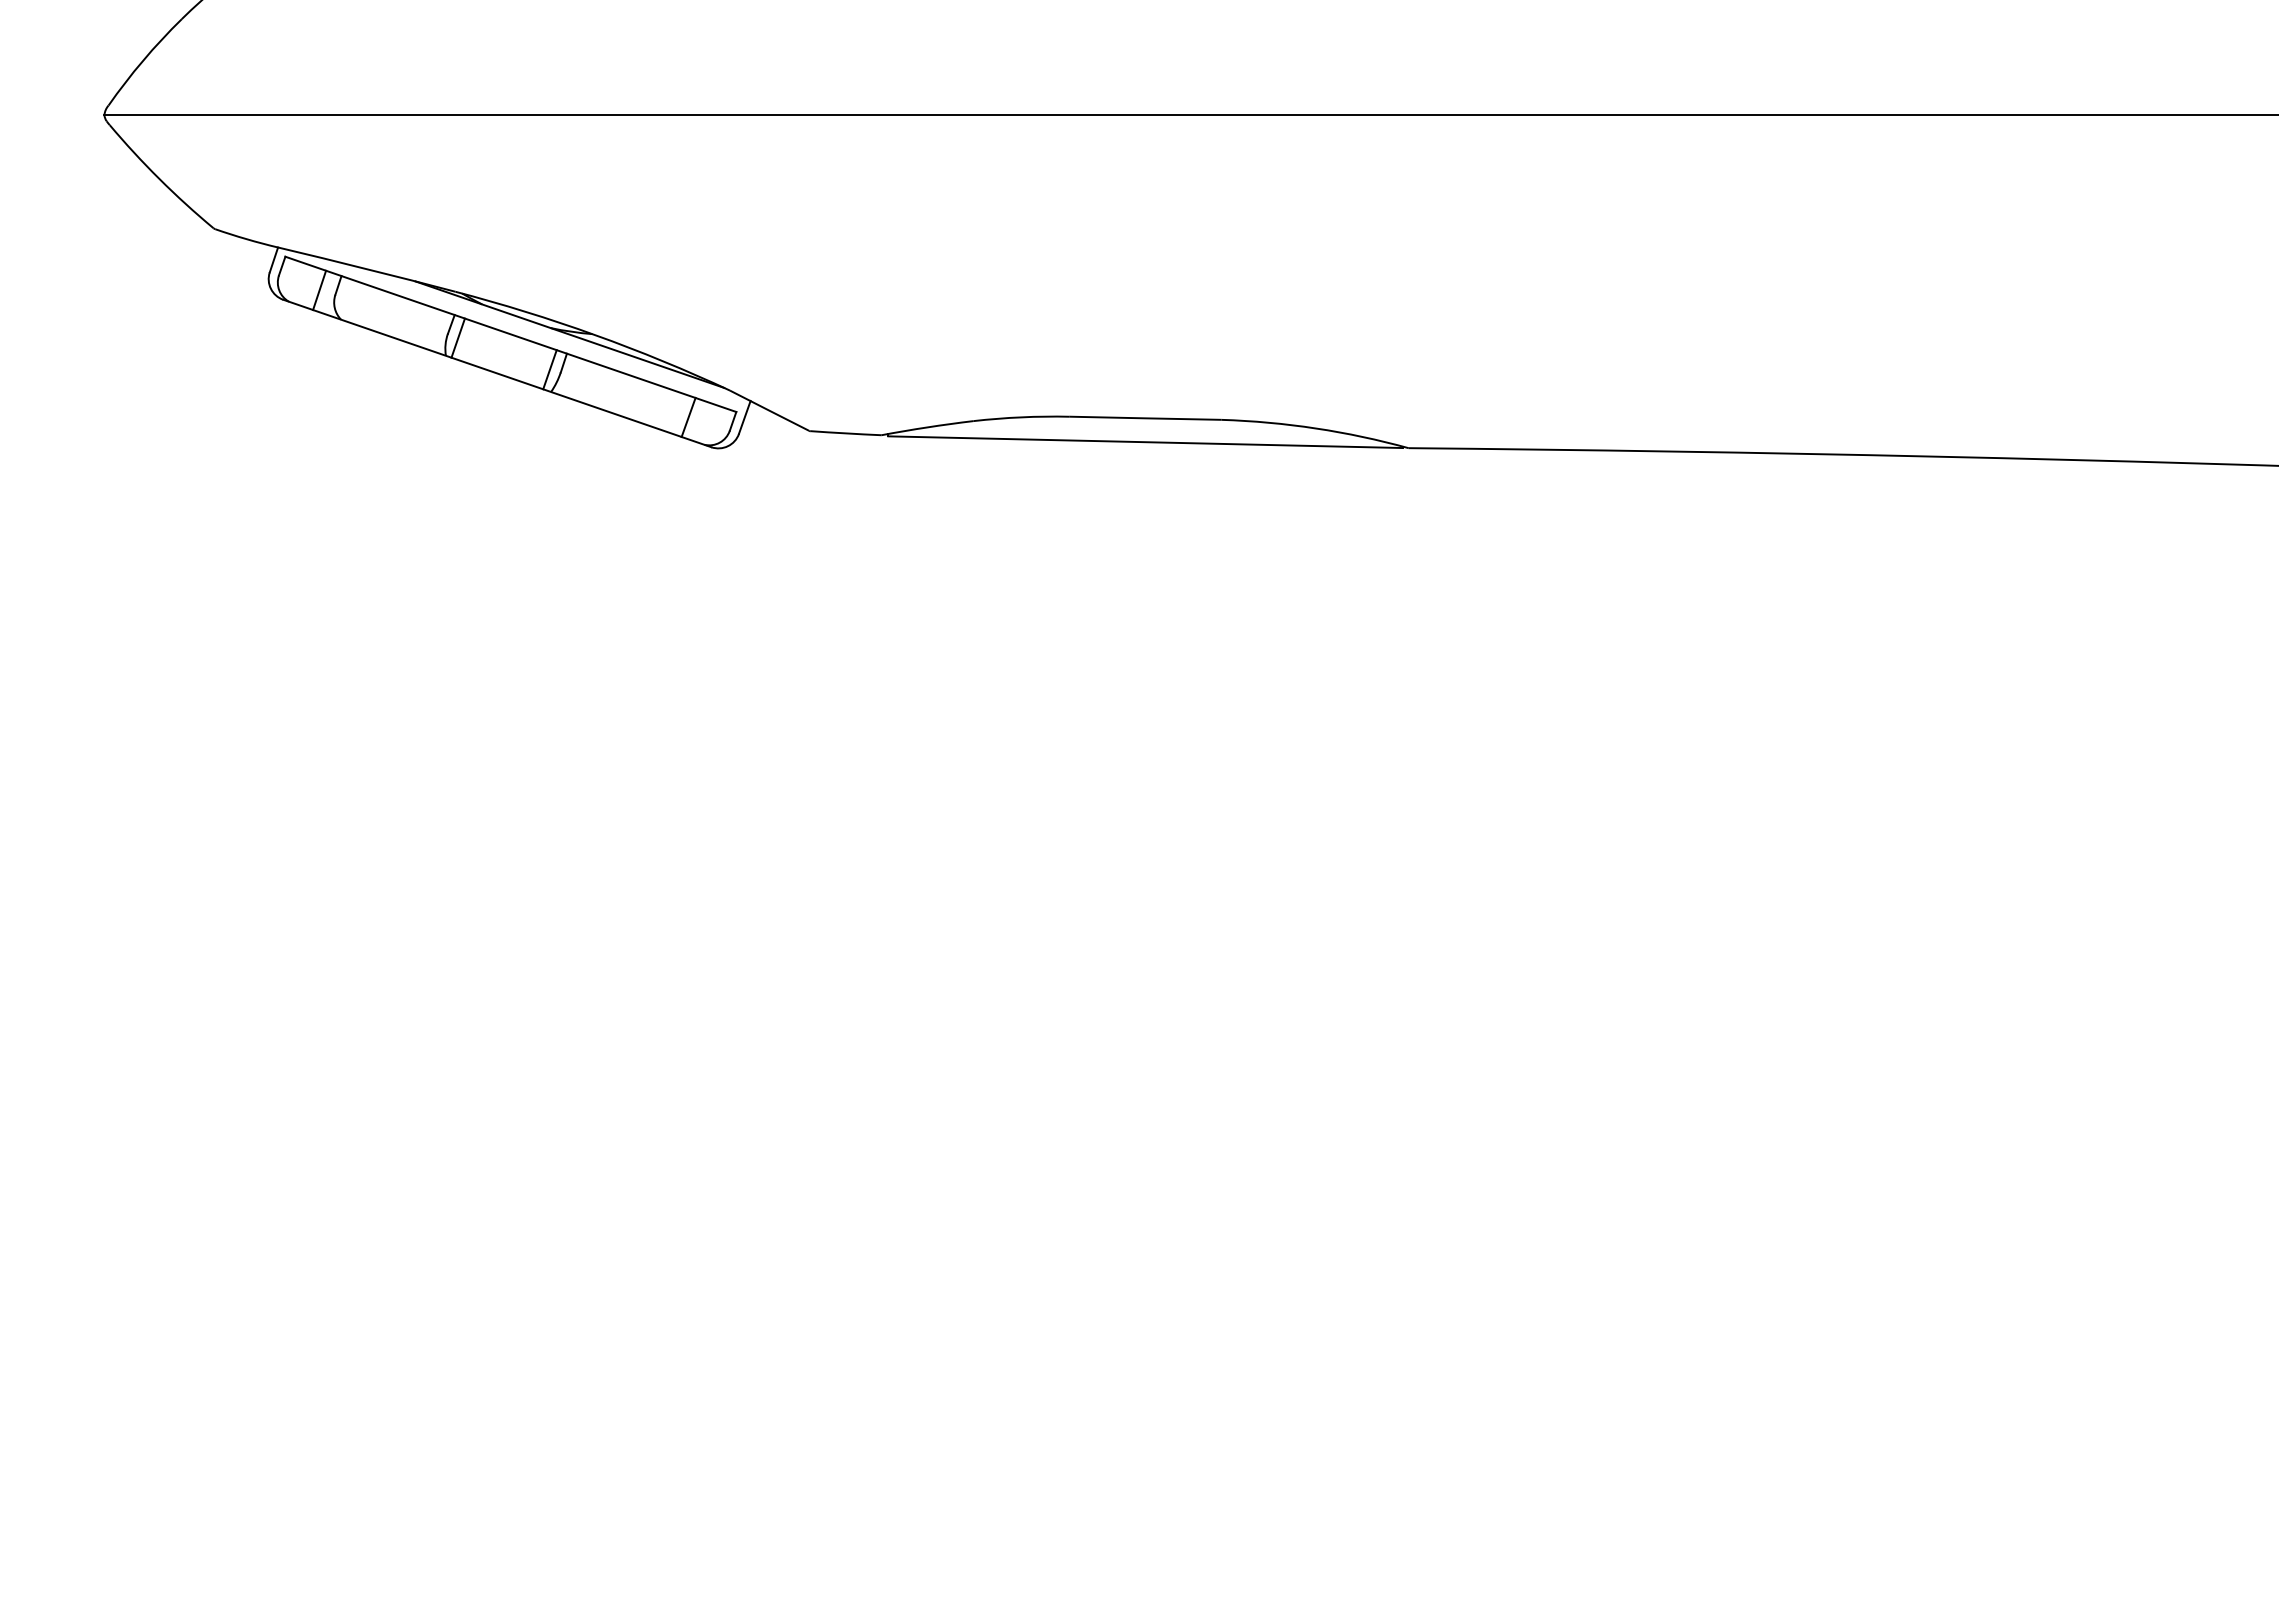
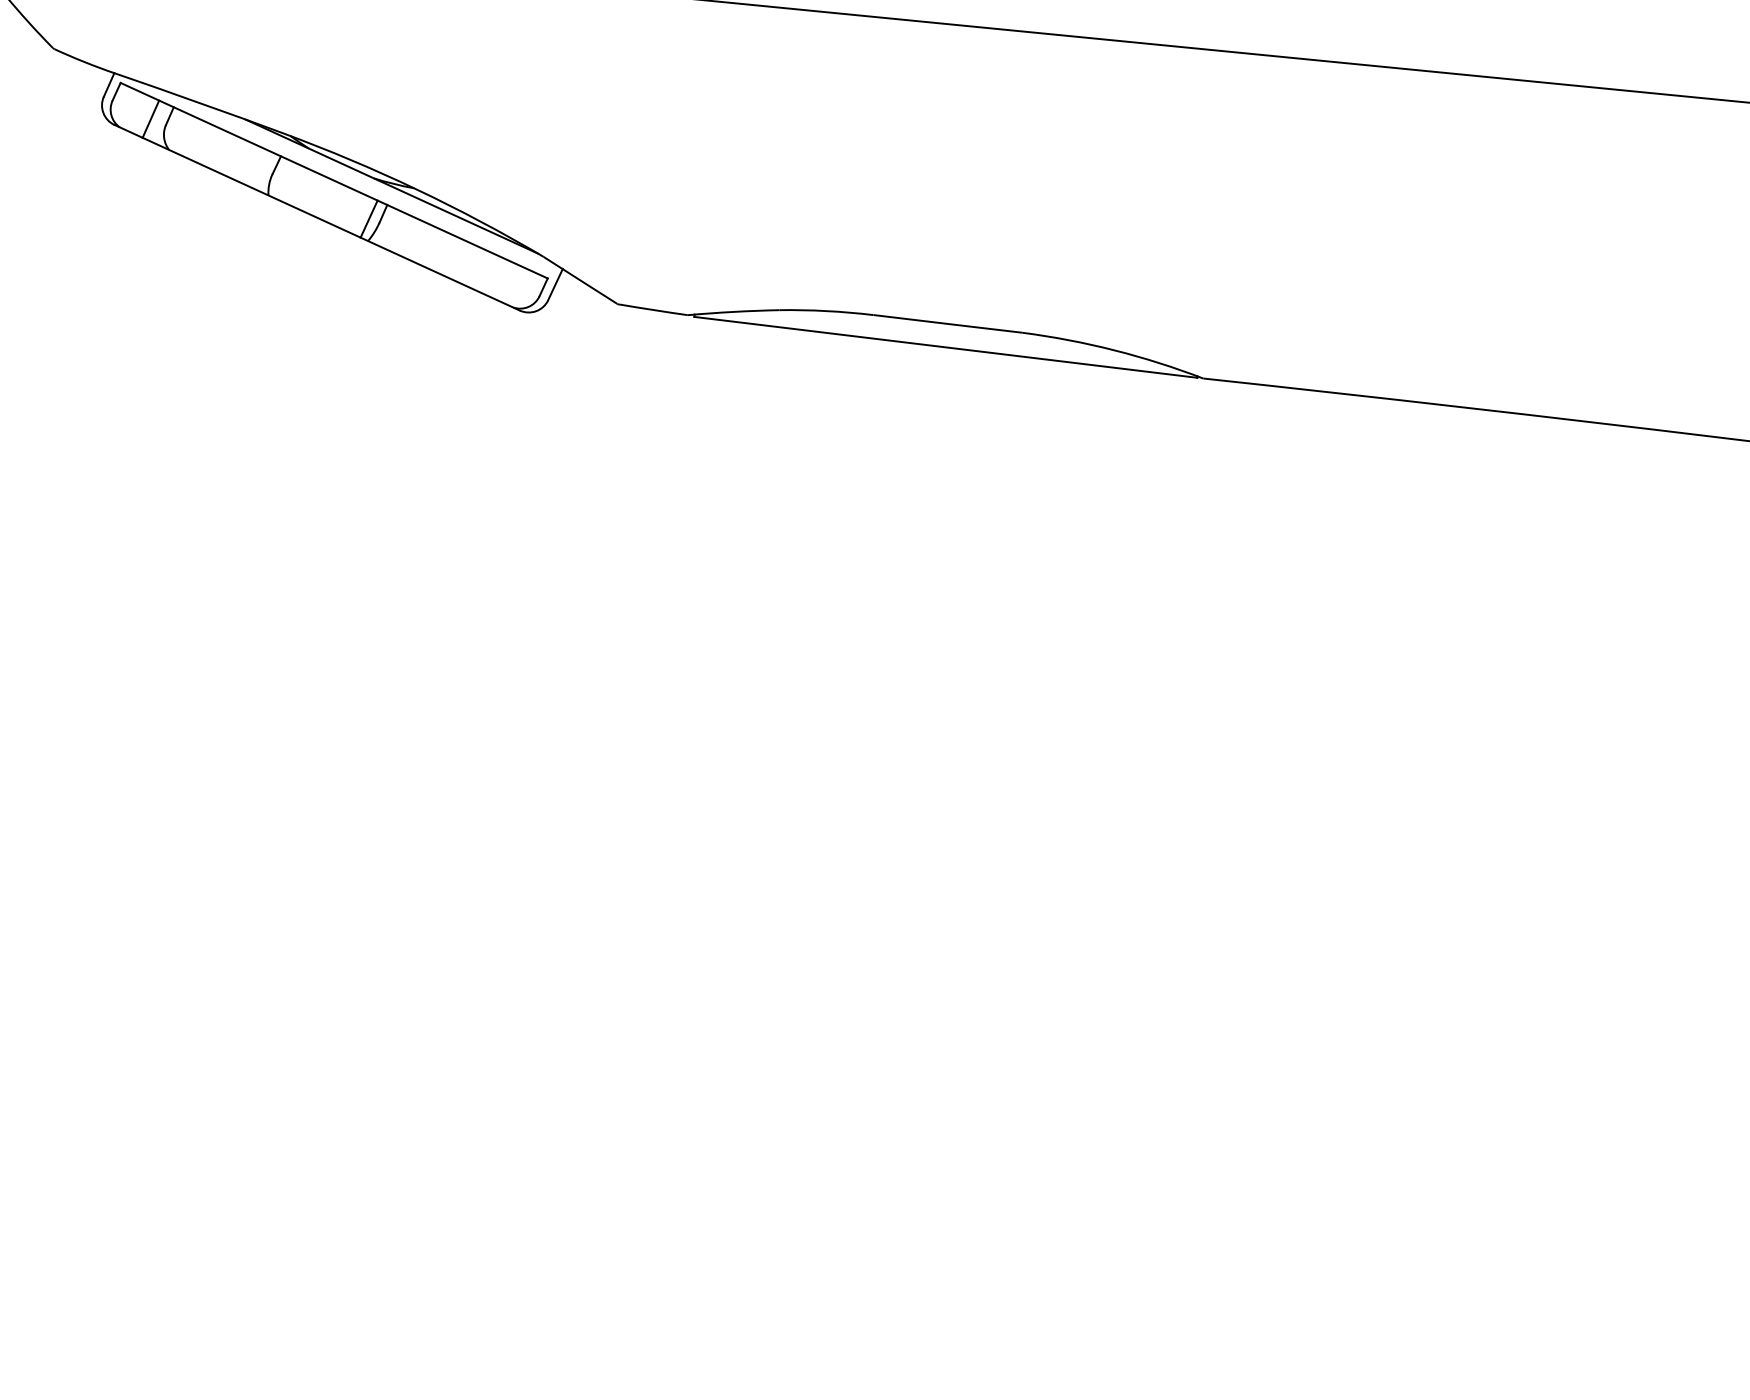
line: (457, 337) -> (281, 178), removed
line: (688, 417) -> (500, 279), removed

